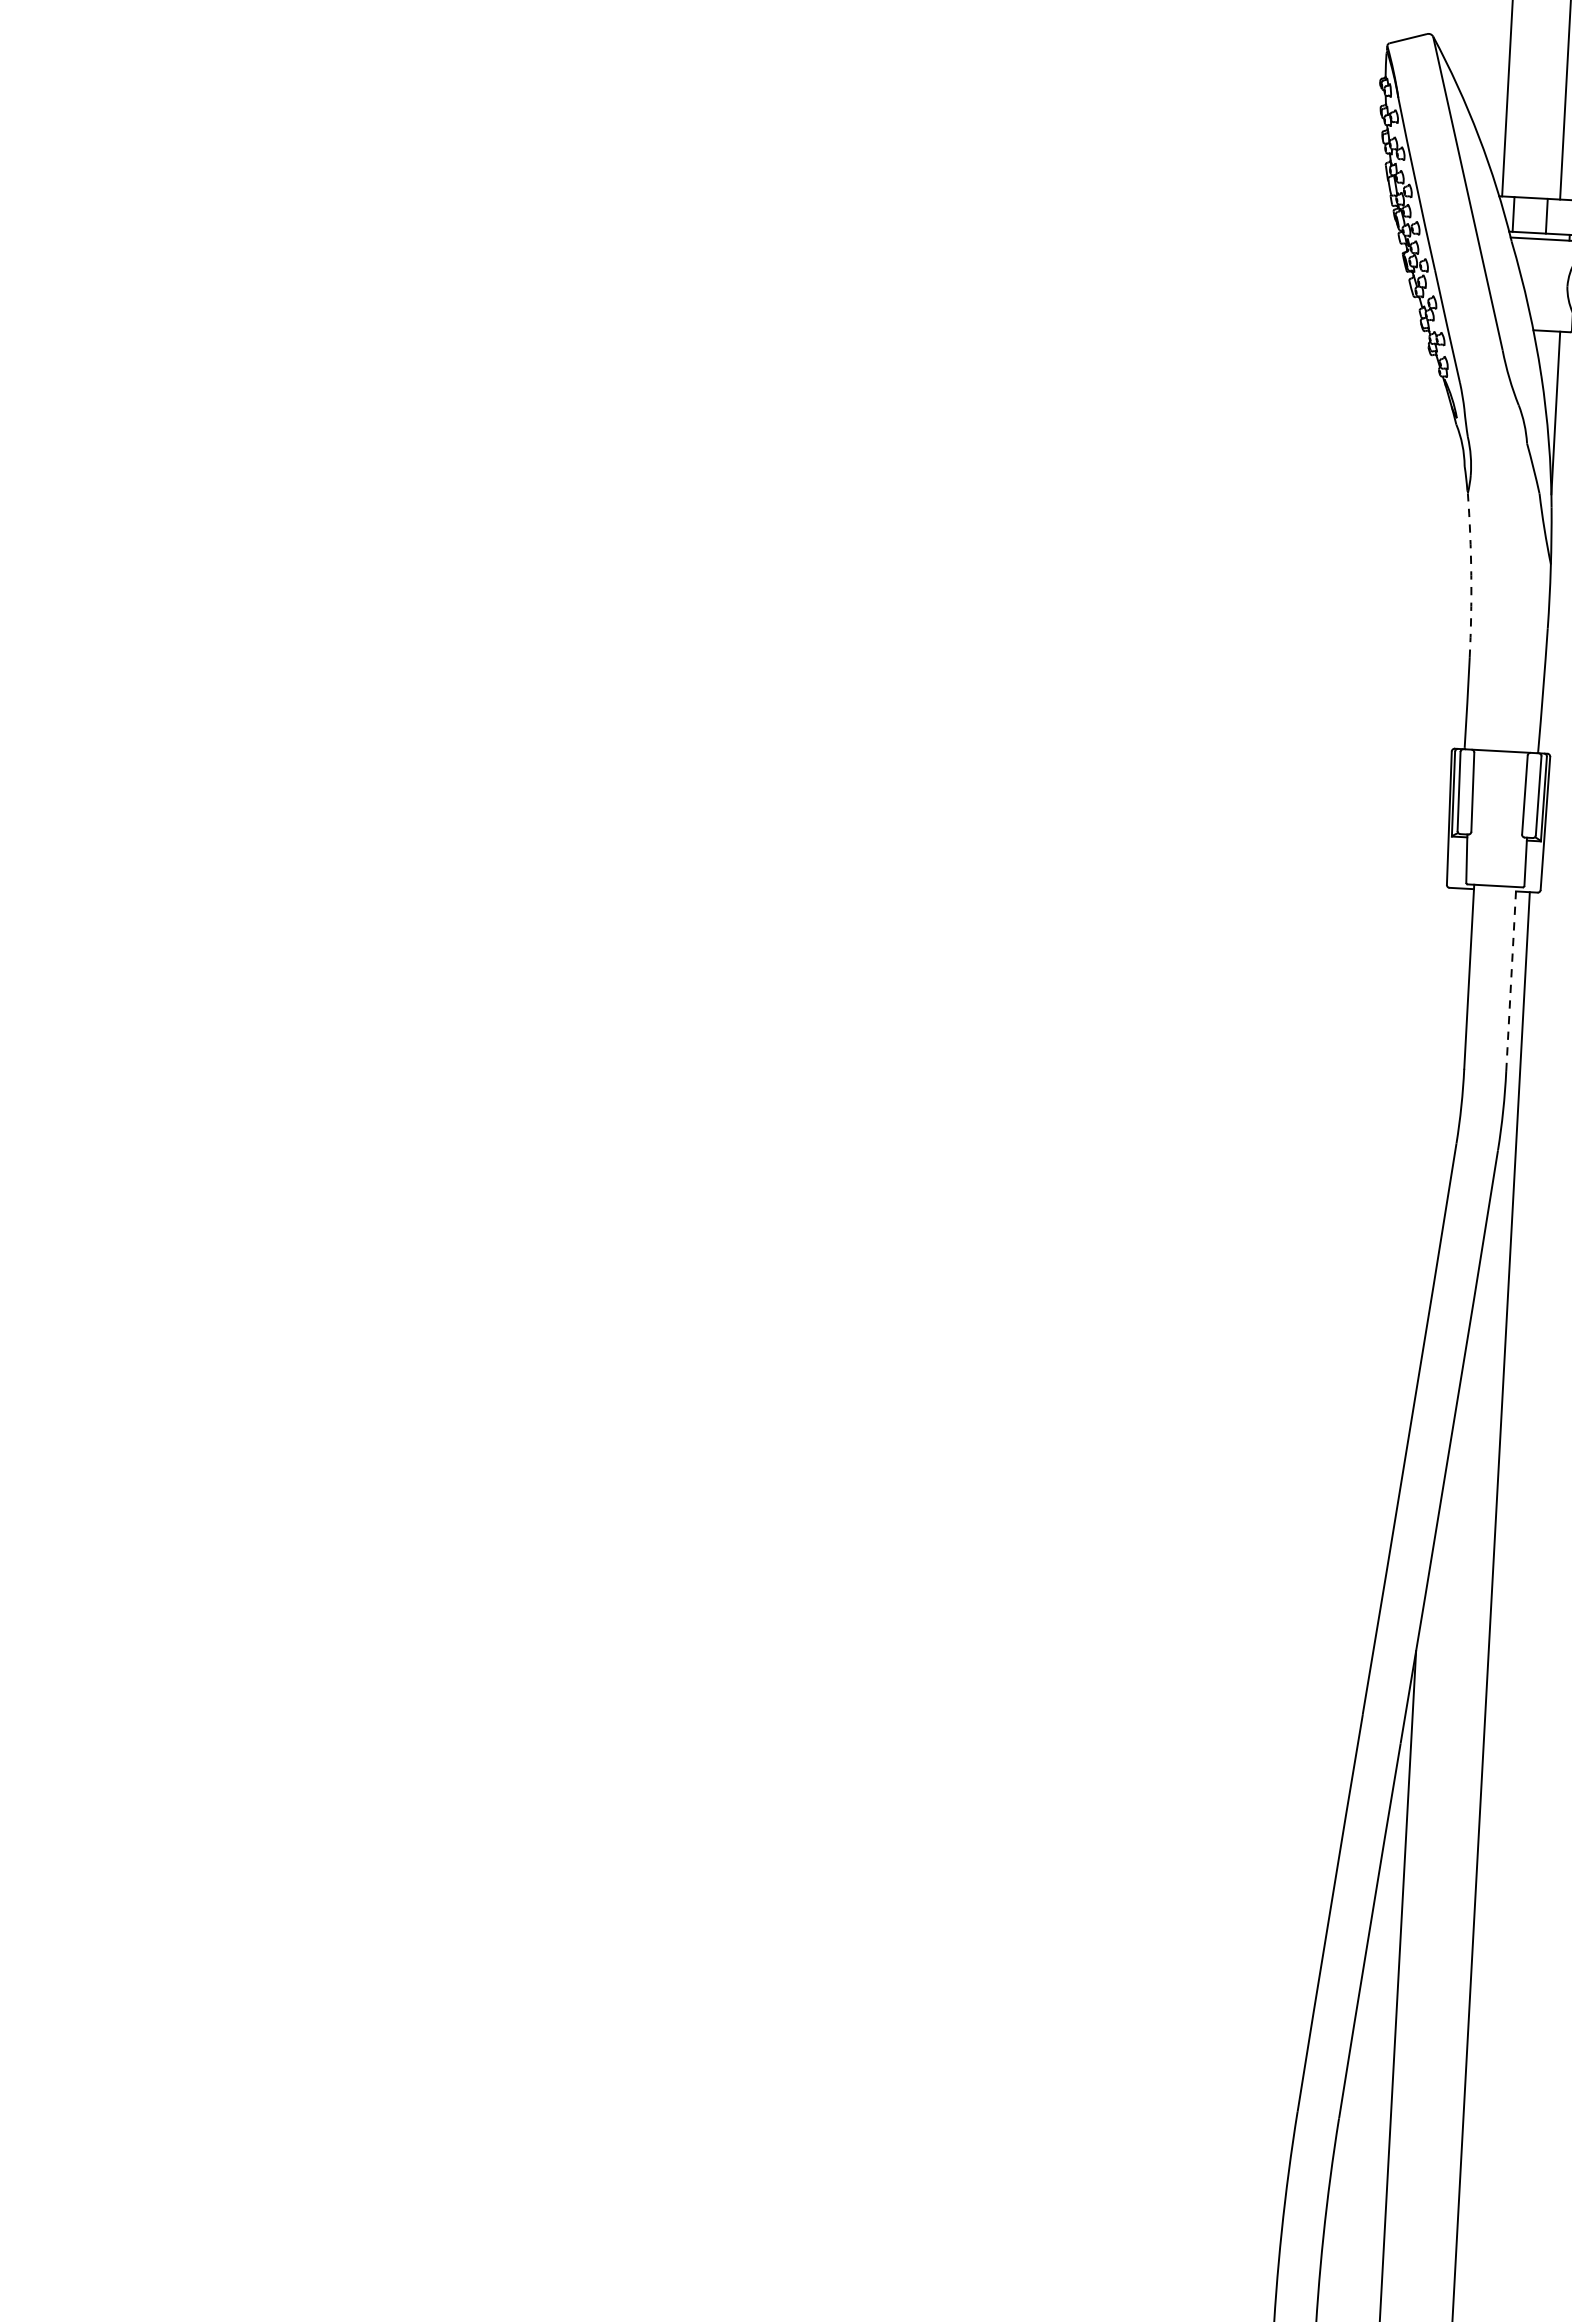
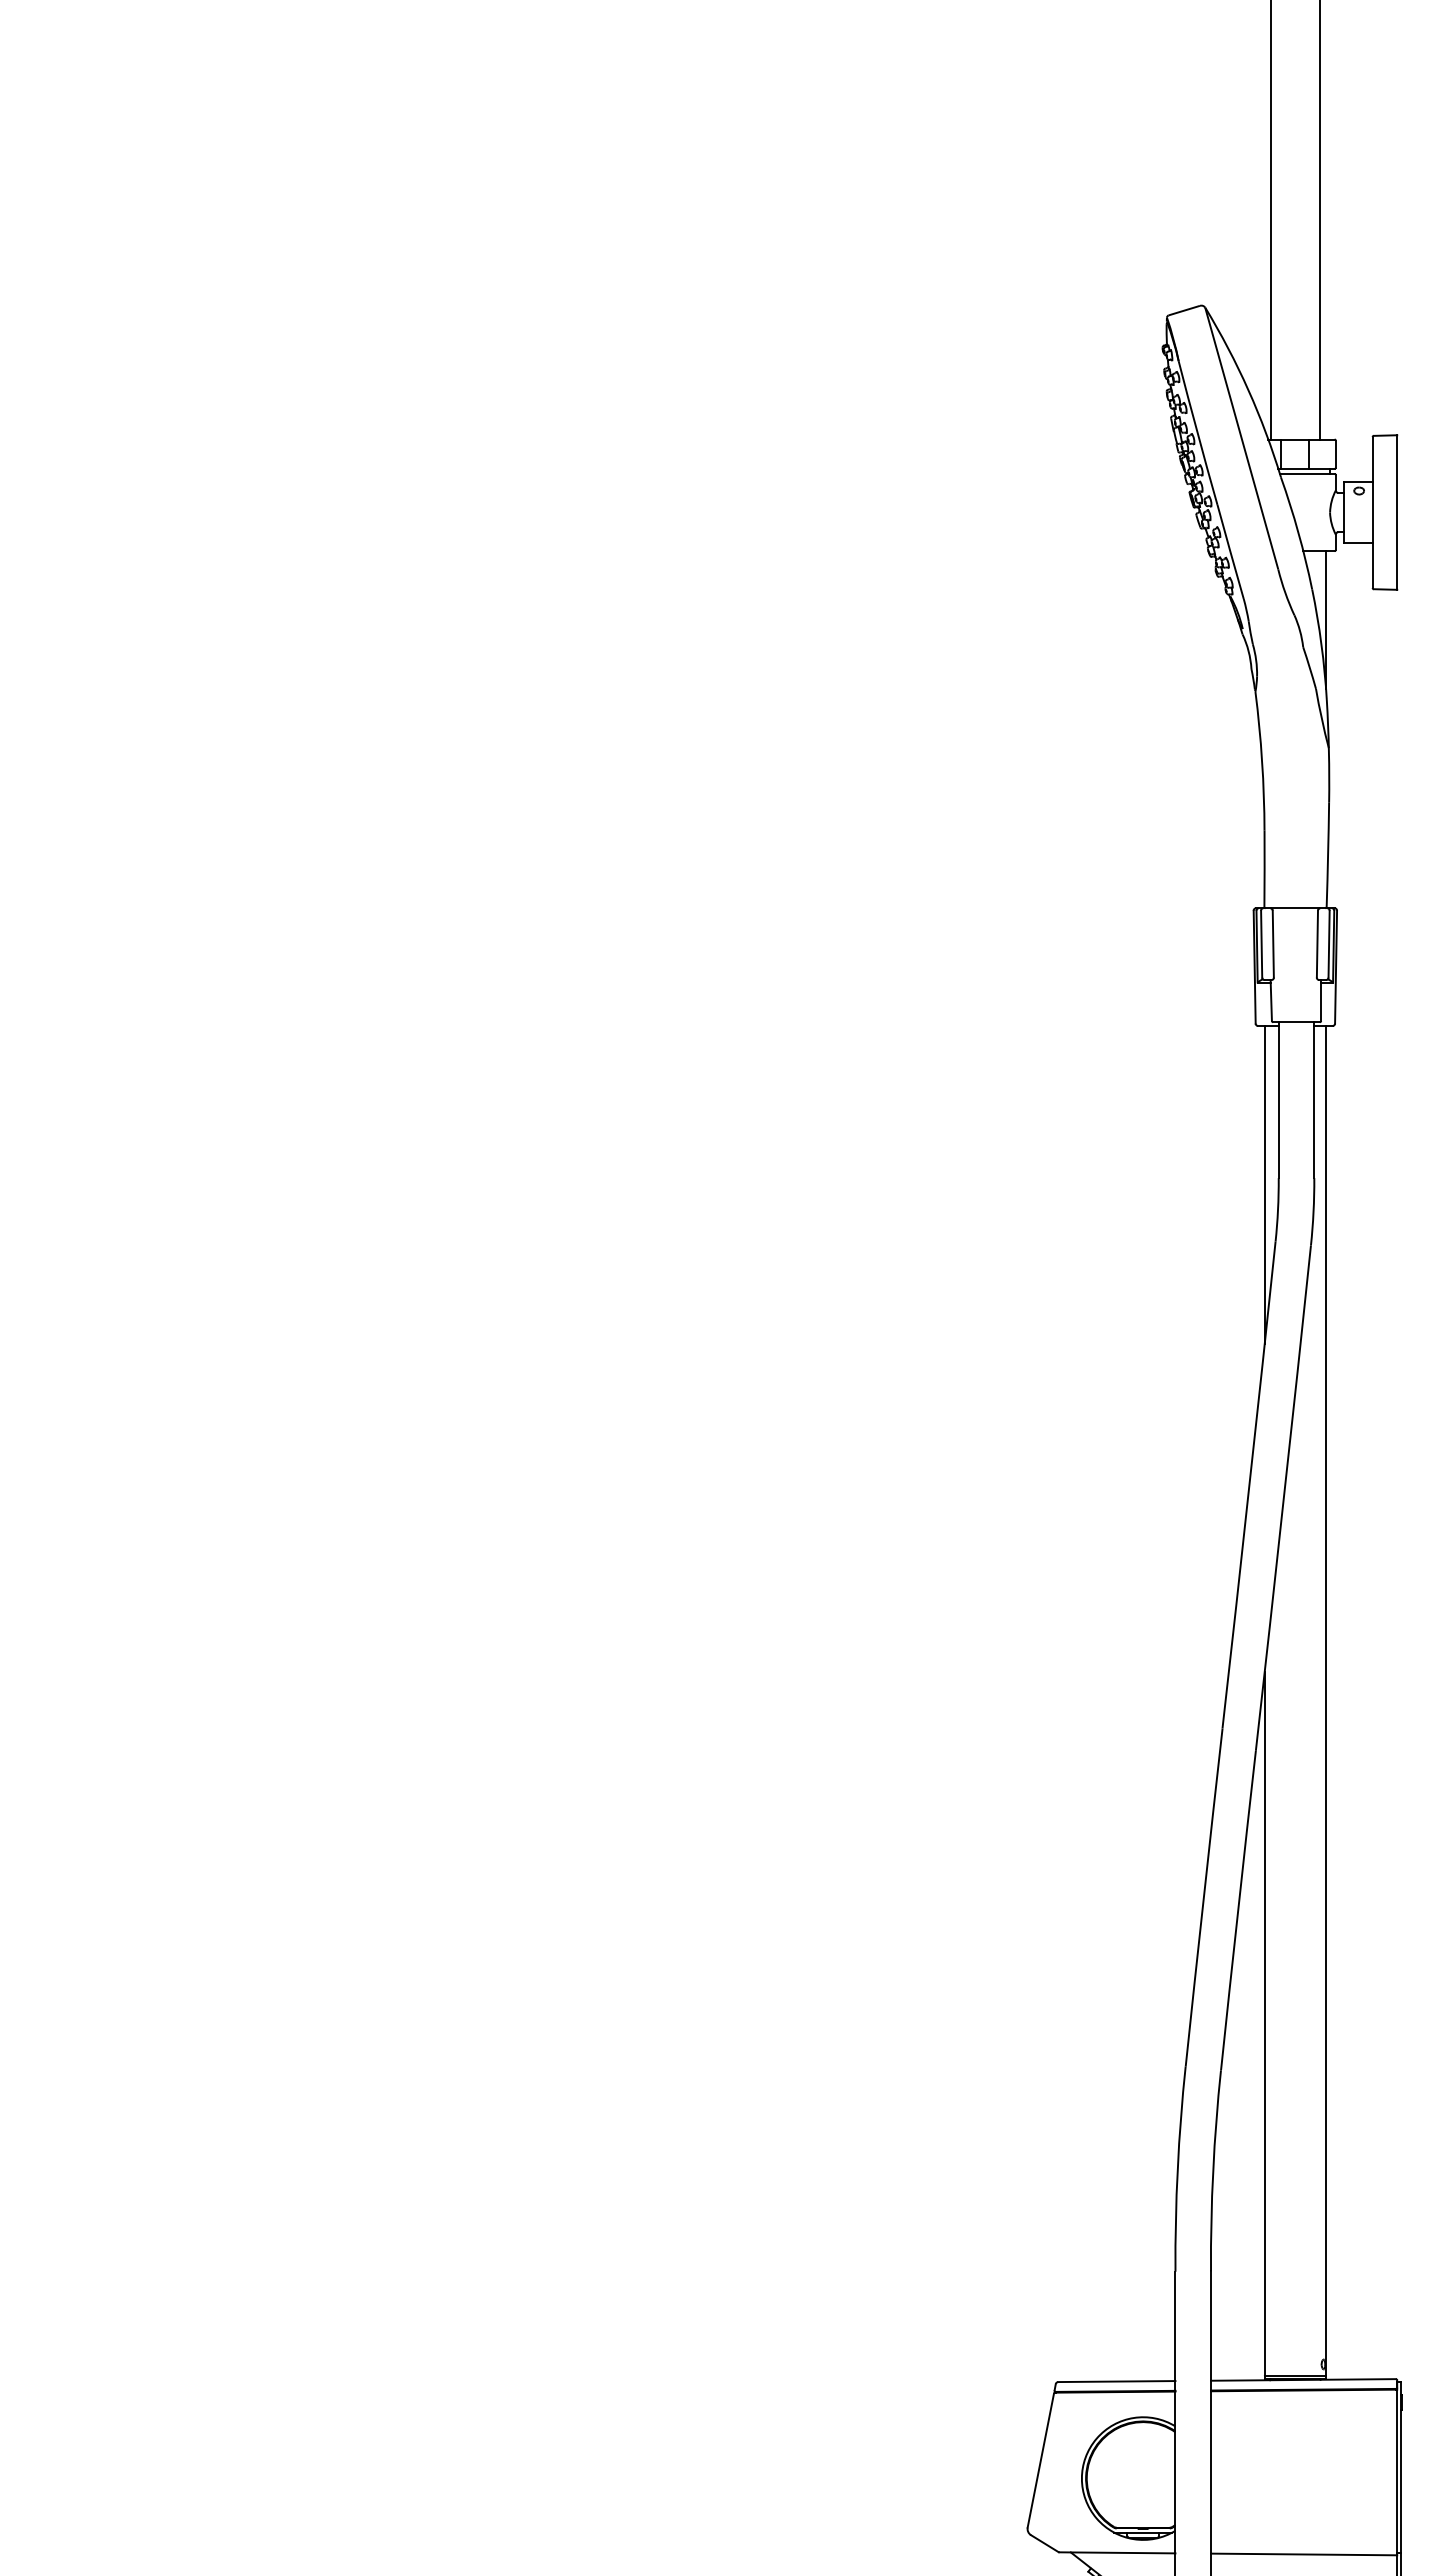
arc: (1471, 575) -> (1262, 761), dashed -> solid
line: (1511, 979) -> (1314, 1100), dashed -> solid
line: (1447, 1075) -> (1264, 1184), added

